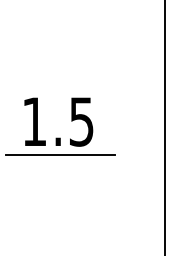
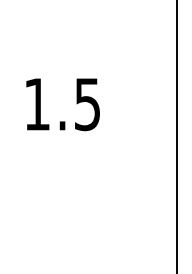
text: (58, 121) -> (62, 104), moved
line: (61, 154) -> (65, 165), removed

